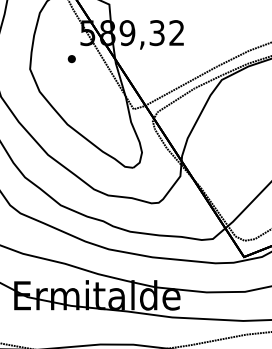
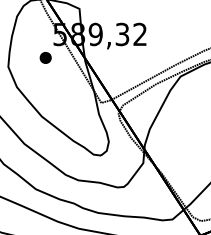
part: (71, 58) -> (45, 57), size x1.67

